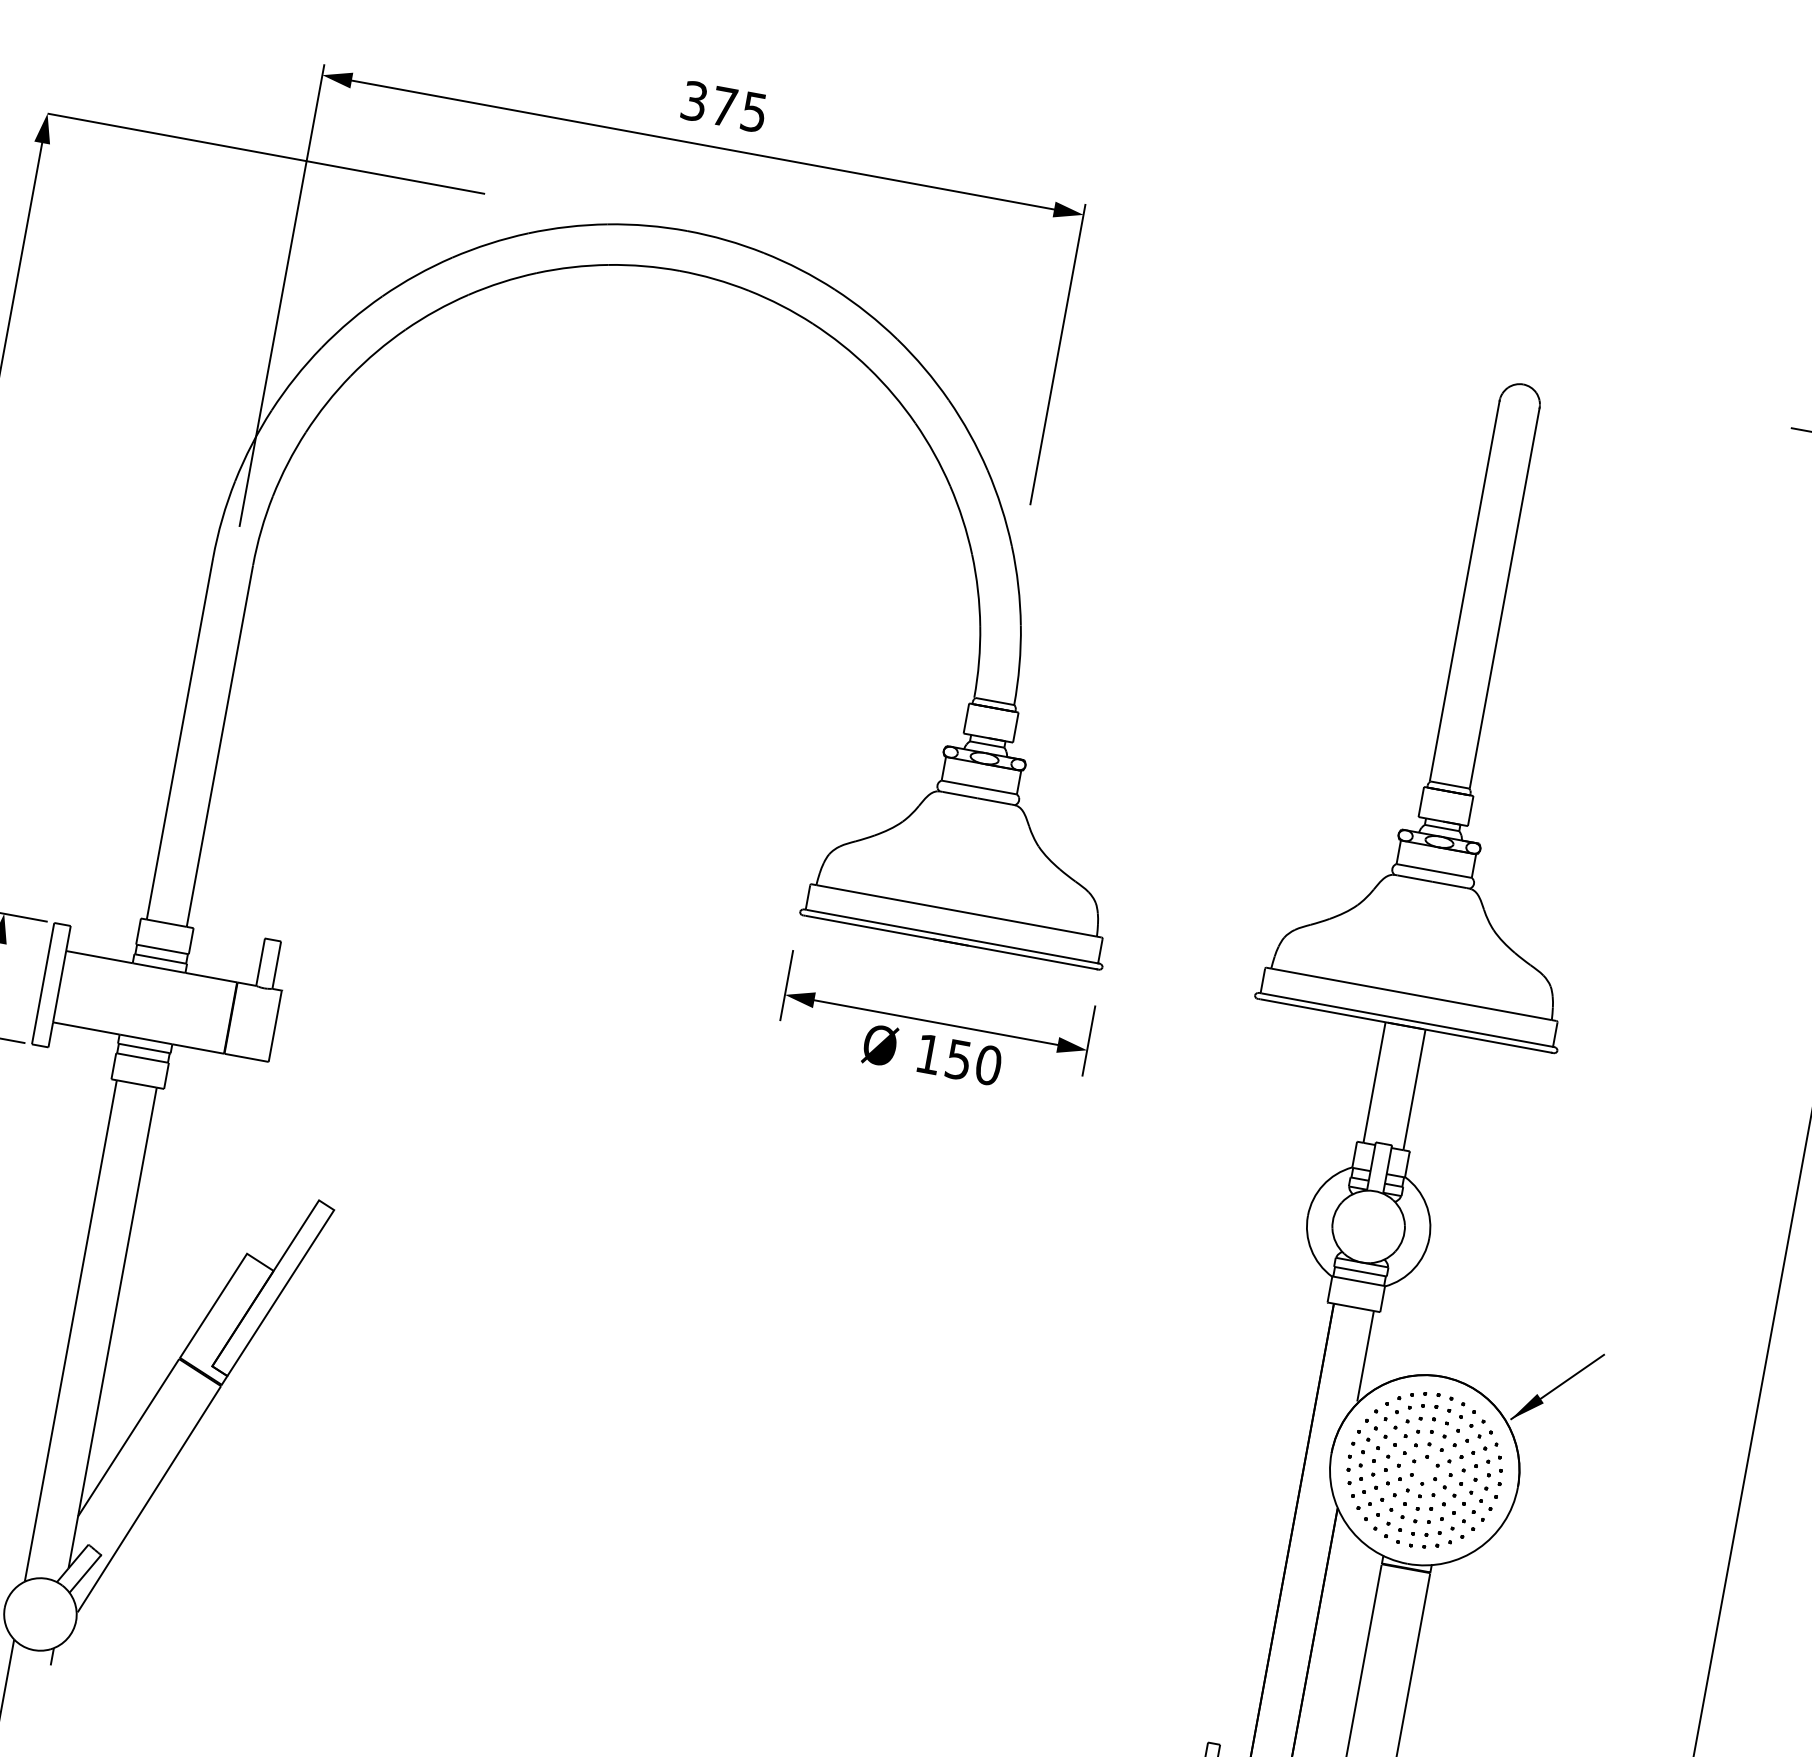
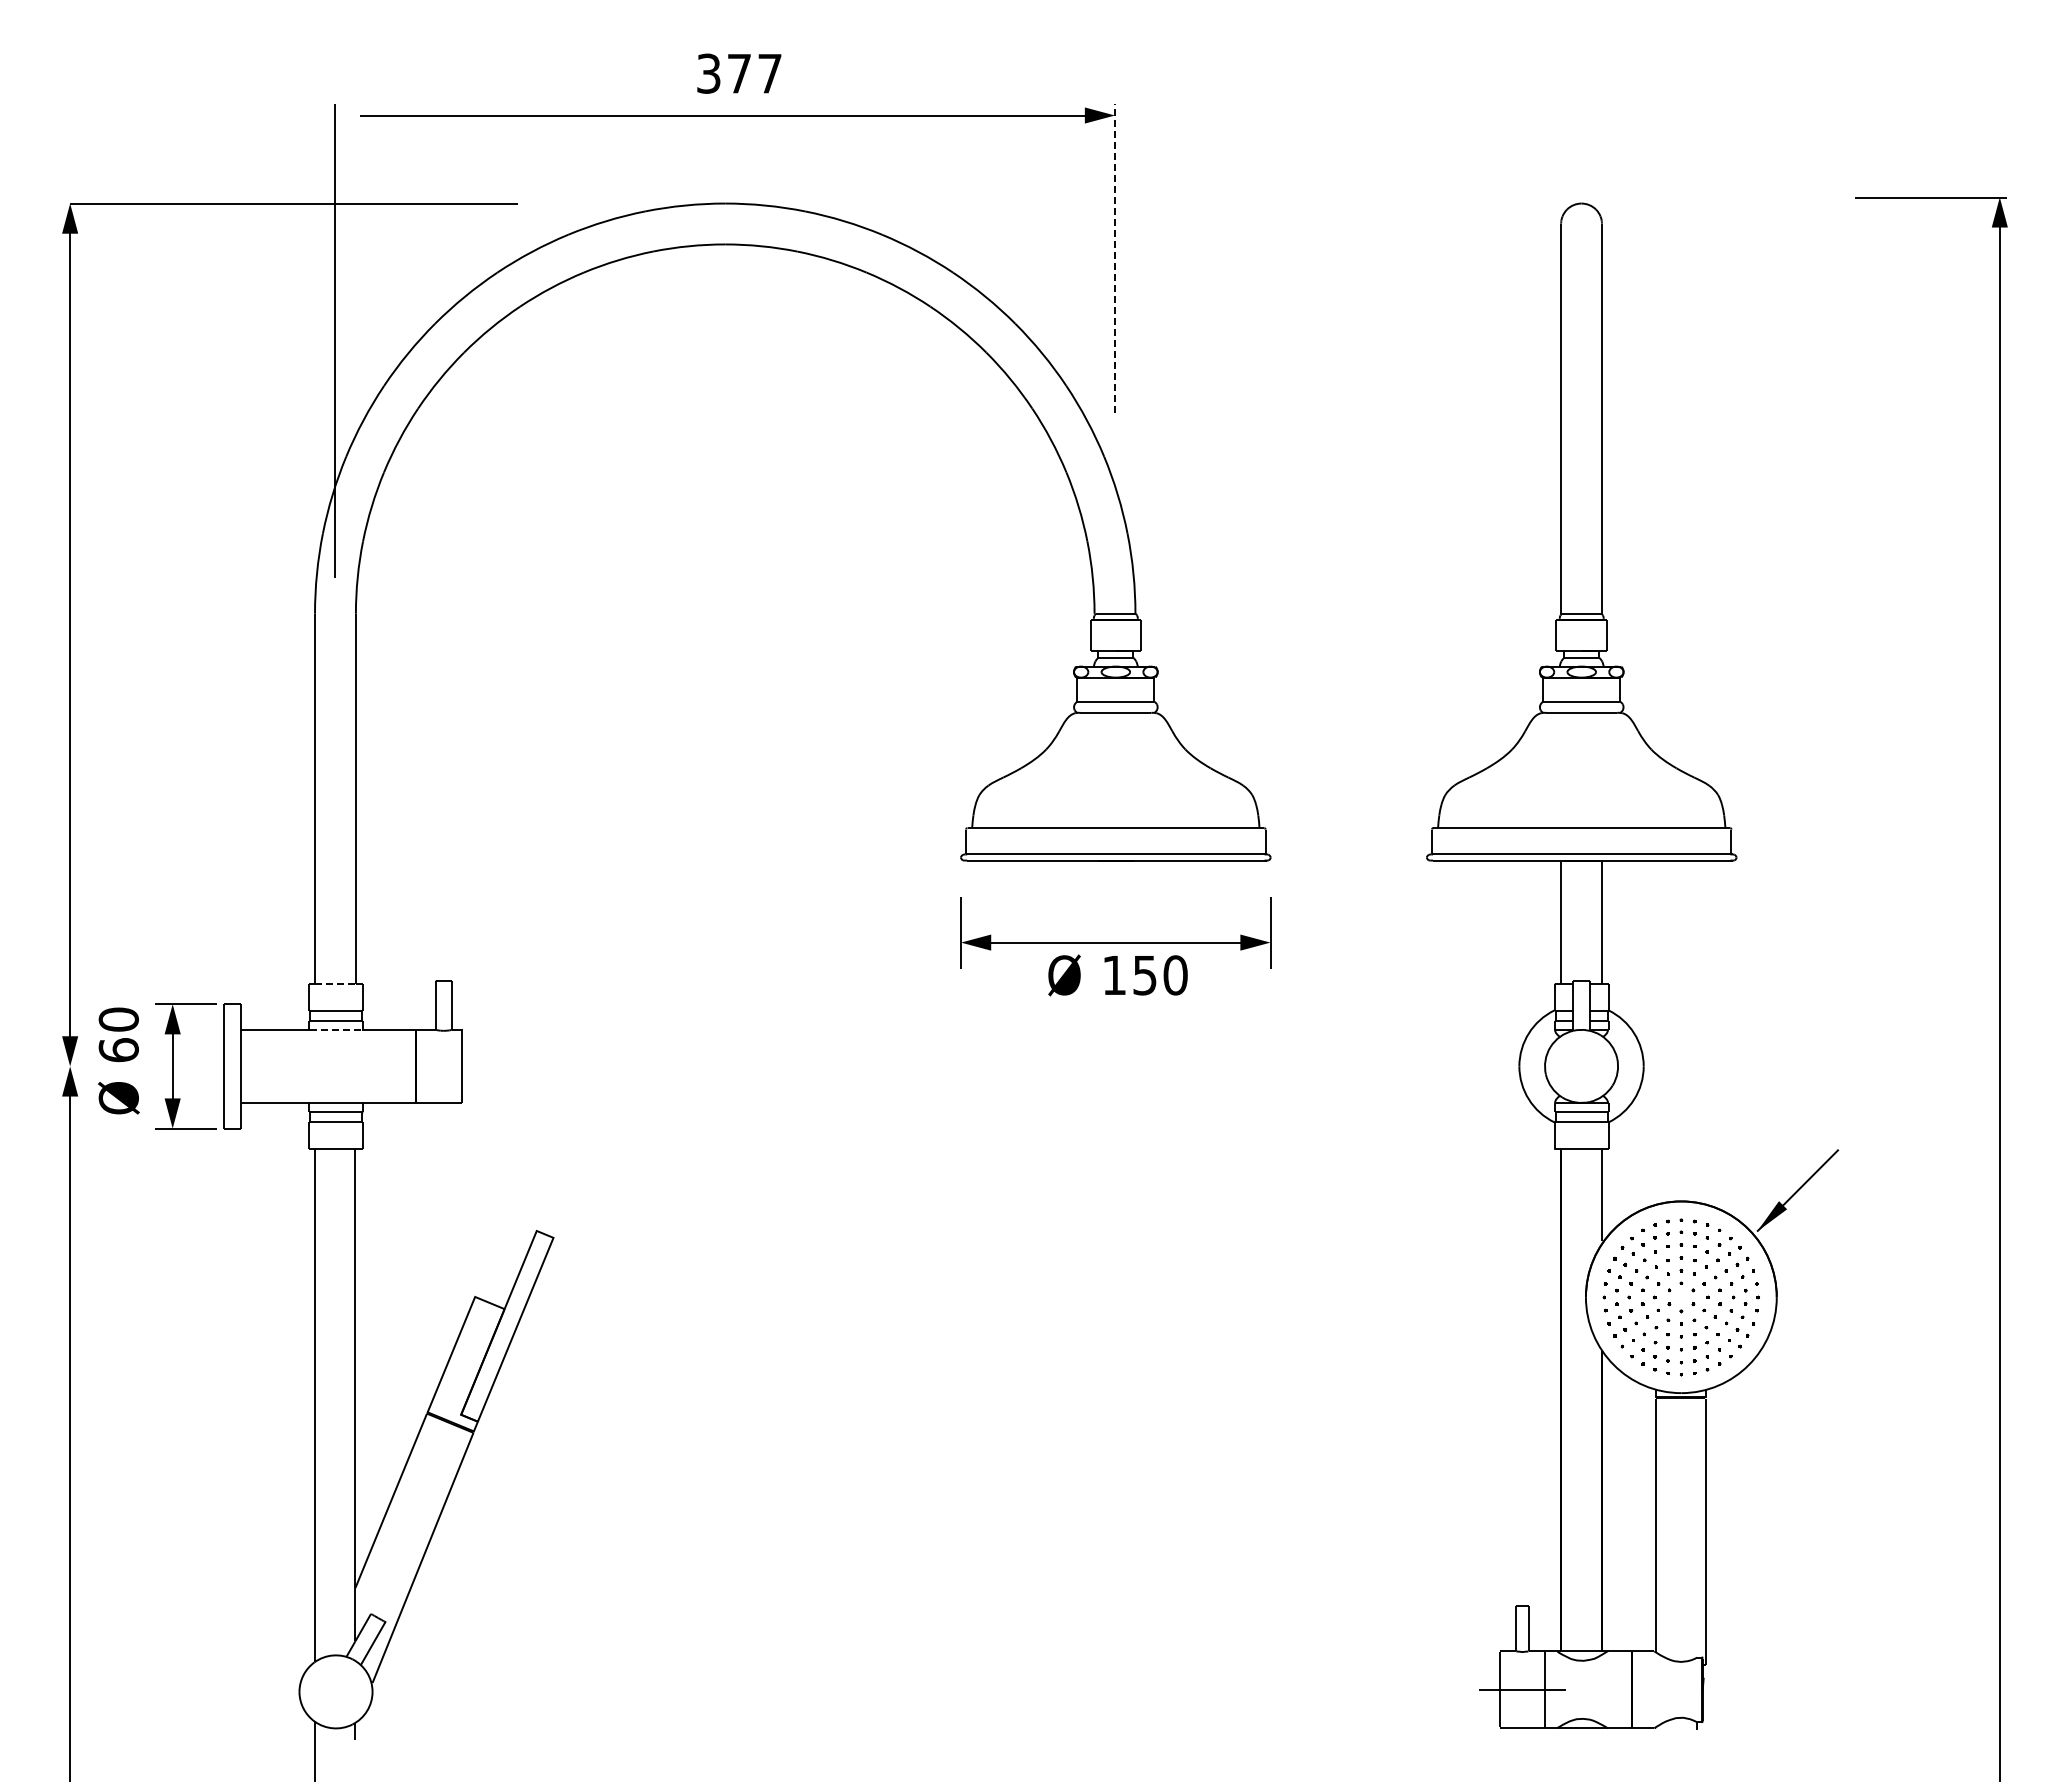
fill: (337, 77) -> (350, 115), removed
text: (753, 111) -> (769, 73), 375 -> 377
line: (1058, 354) -> (1115, 258), solid -> dashed
line: (166, 923) -> (335, 984), solid -> dashed
line: (159, 967) -> (336, 1029), solid -> dashed

